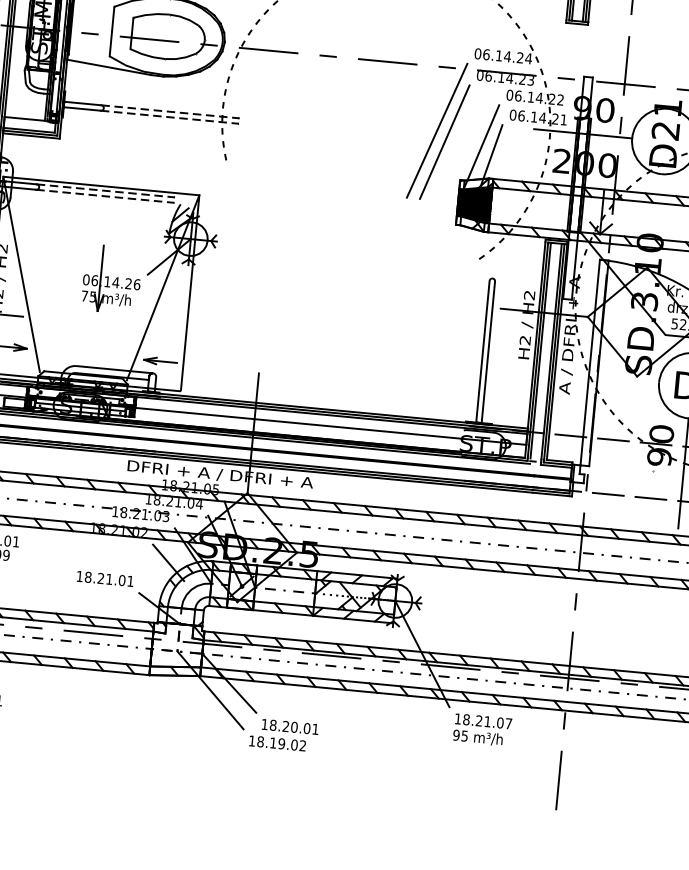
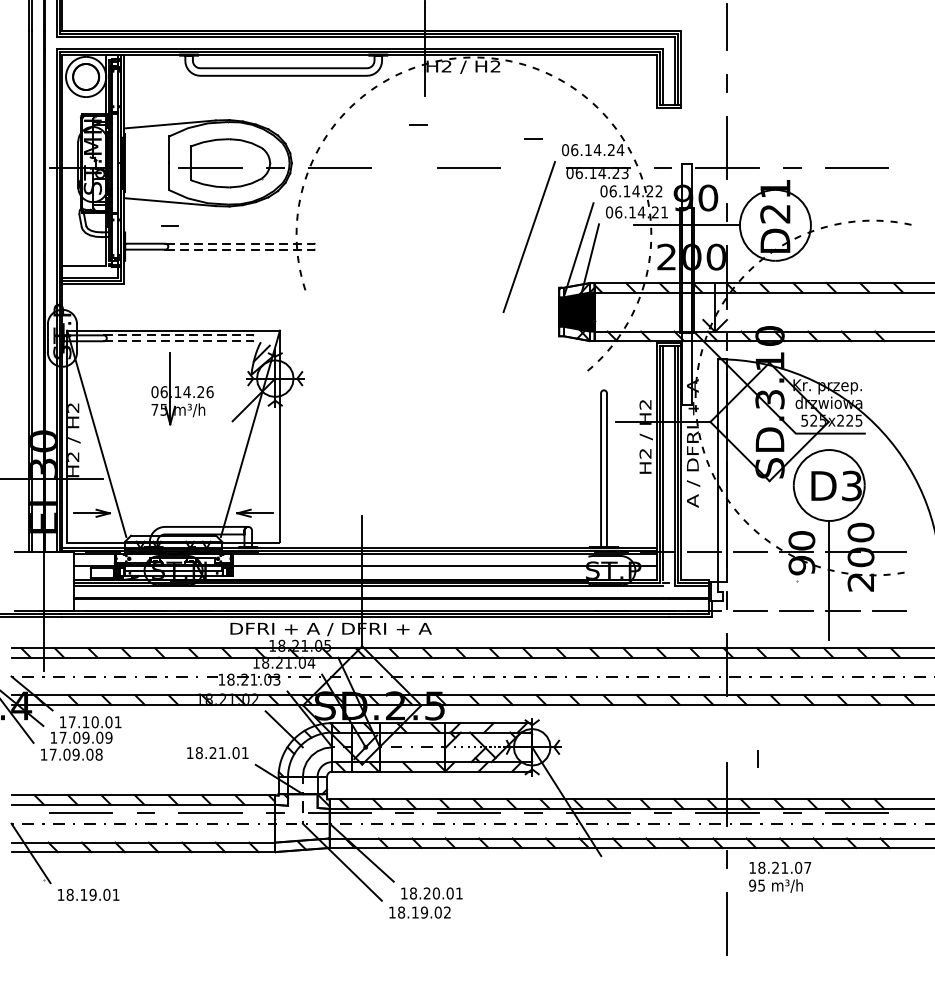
line: (89, 33) -> (169, 225), moved
line: (328, 55) -> (418, 124), moved
line: (447, 67) -> (533, 138), moved
line: (444, 142) -> (538, 248), removed
part: (112, 278) -> (182, 388), moved
line: (575, 601) -> (757, 758), moved
text: (482, 729) -> (780, 876), moved

